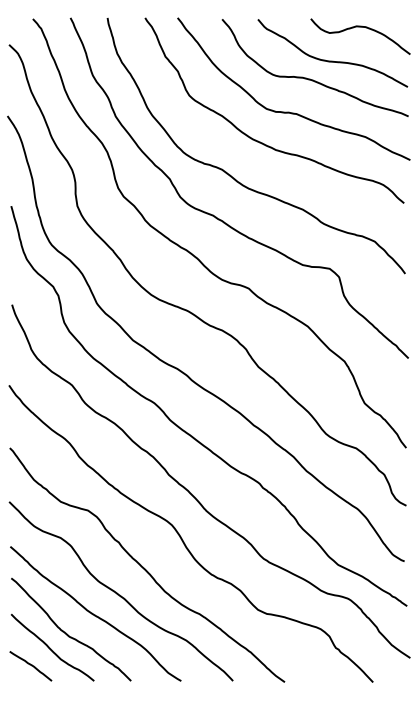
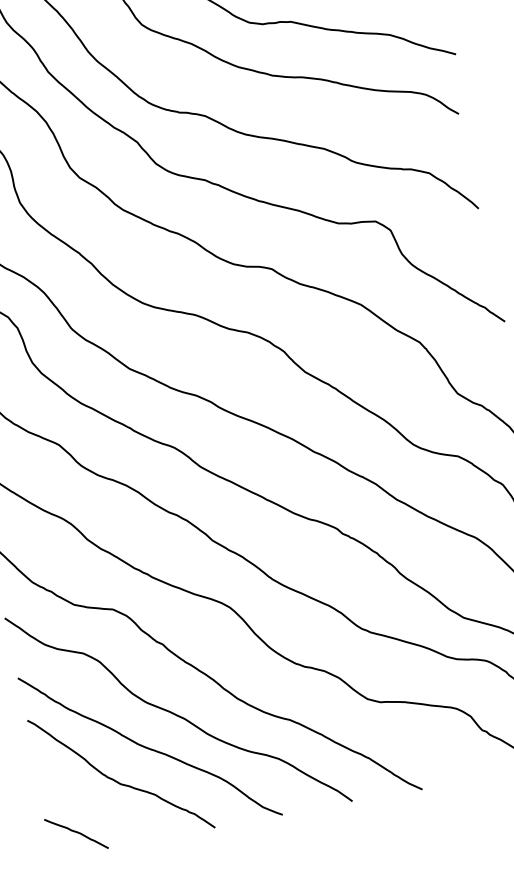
curve: (51, 648) -> (99, 804), removed

